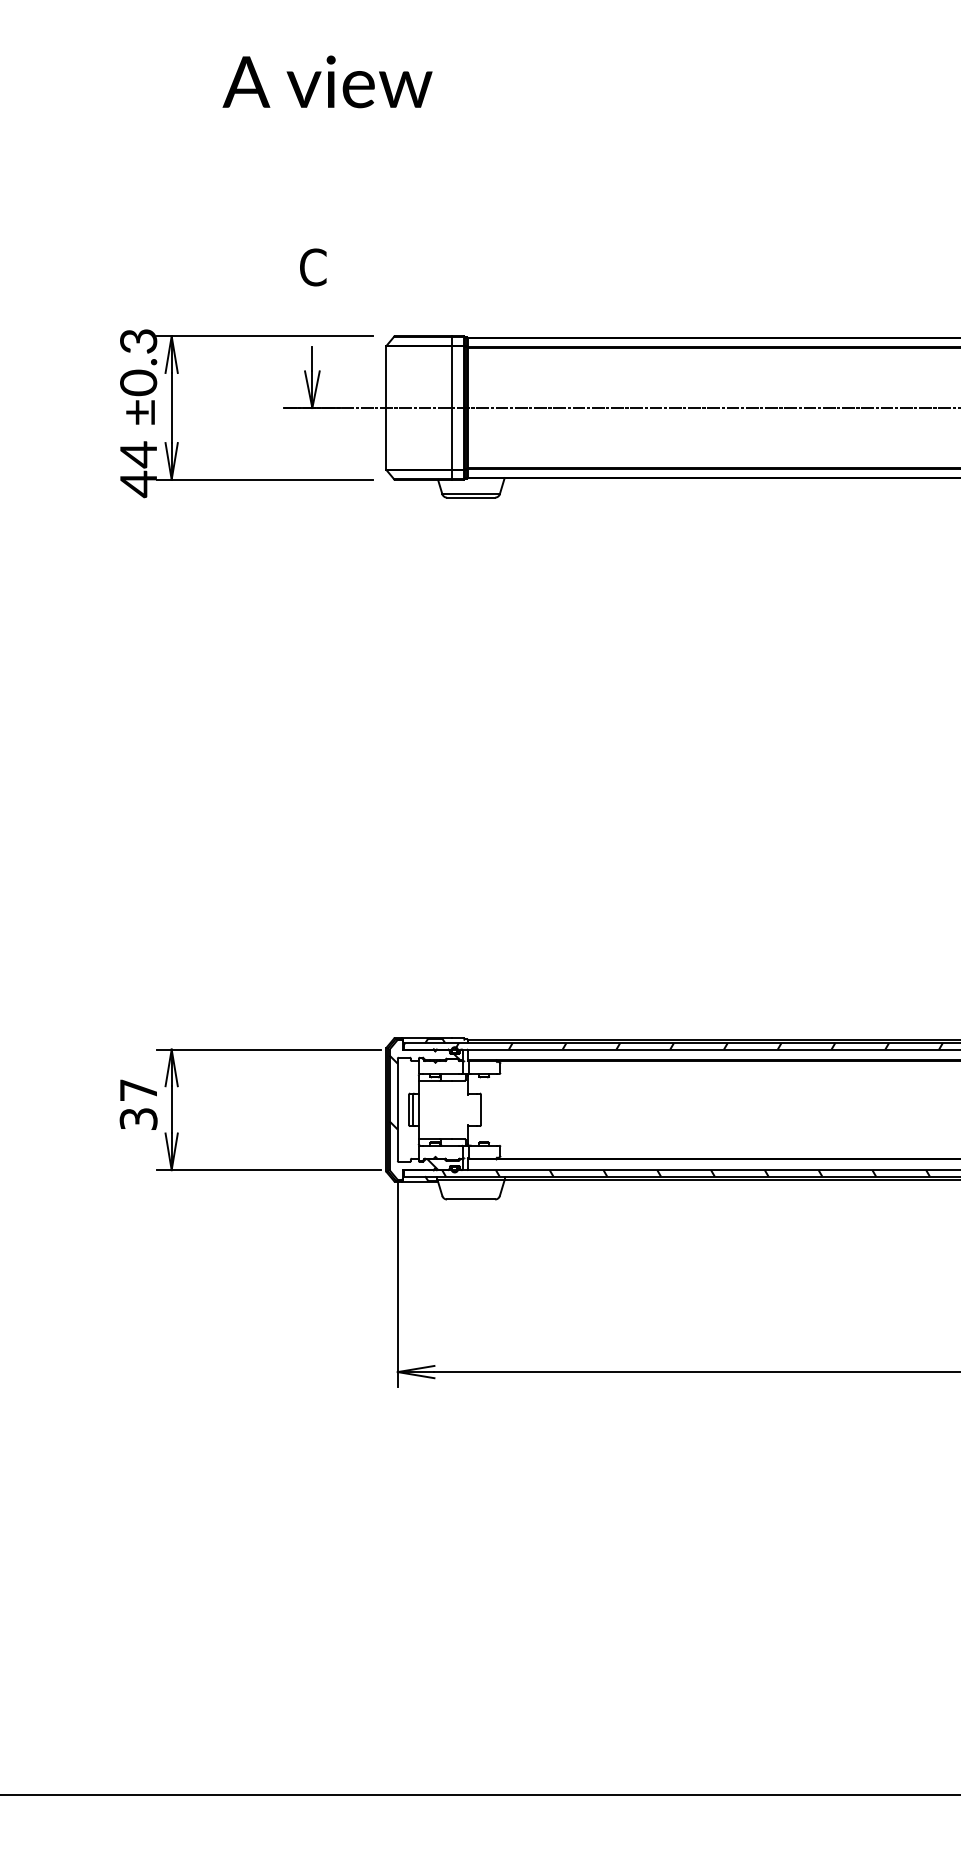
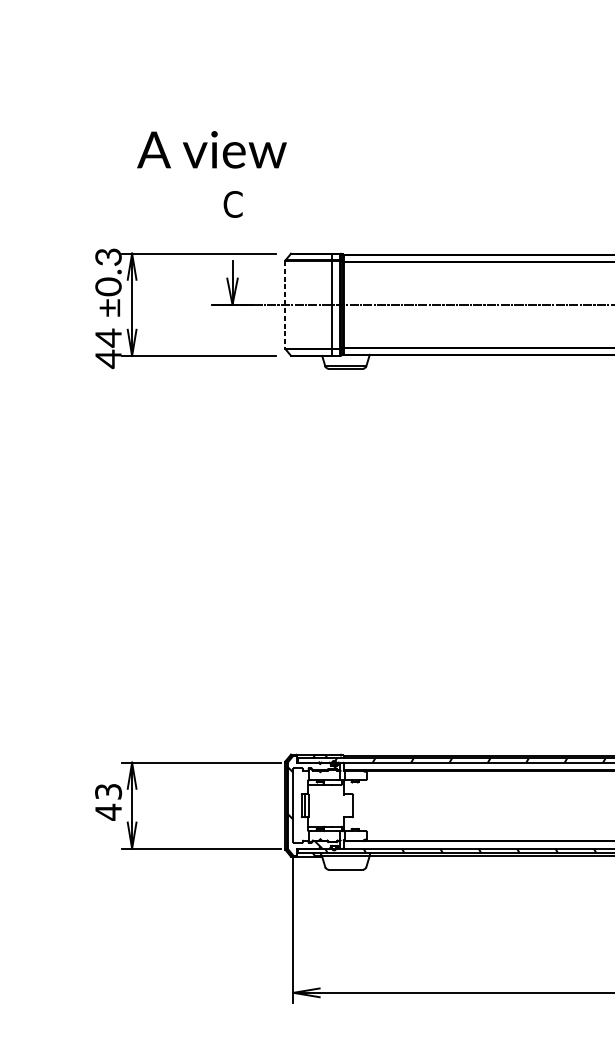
text: (327, 81) -> (211, 149), moved
line: (386, 408) -> (285, 305), solid -> dashed
text: (138, 1105) -> (108, 802), 37 -> 43

